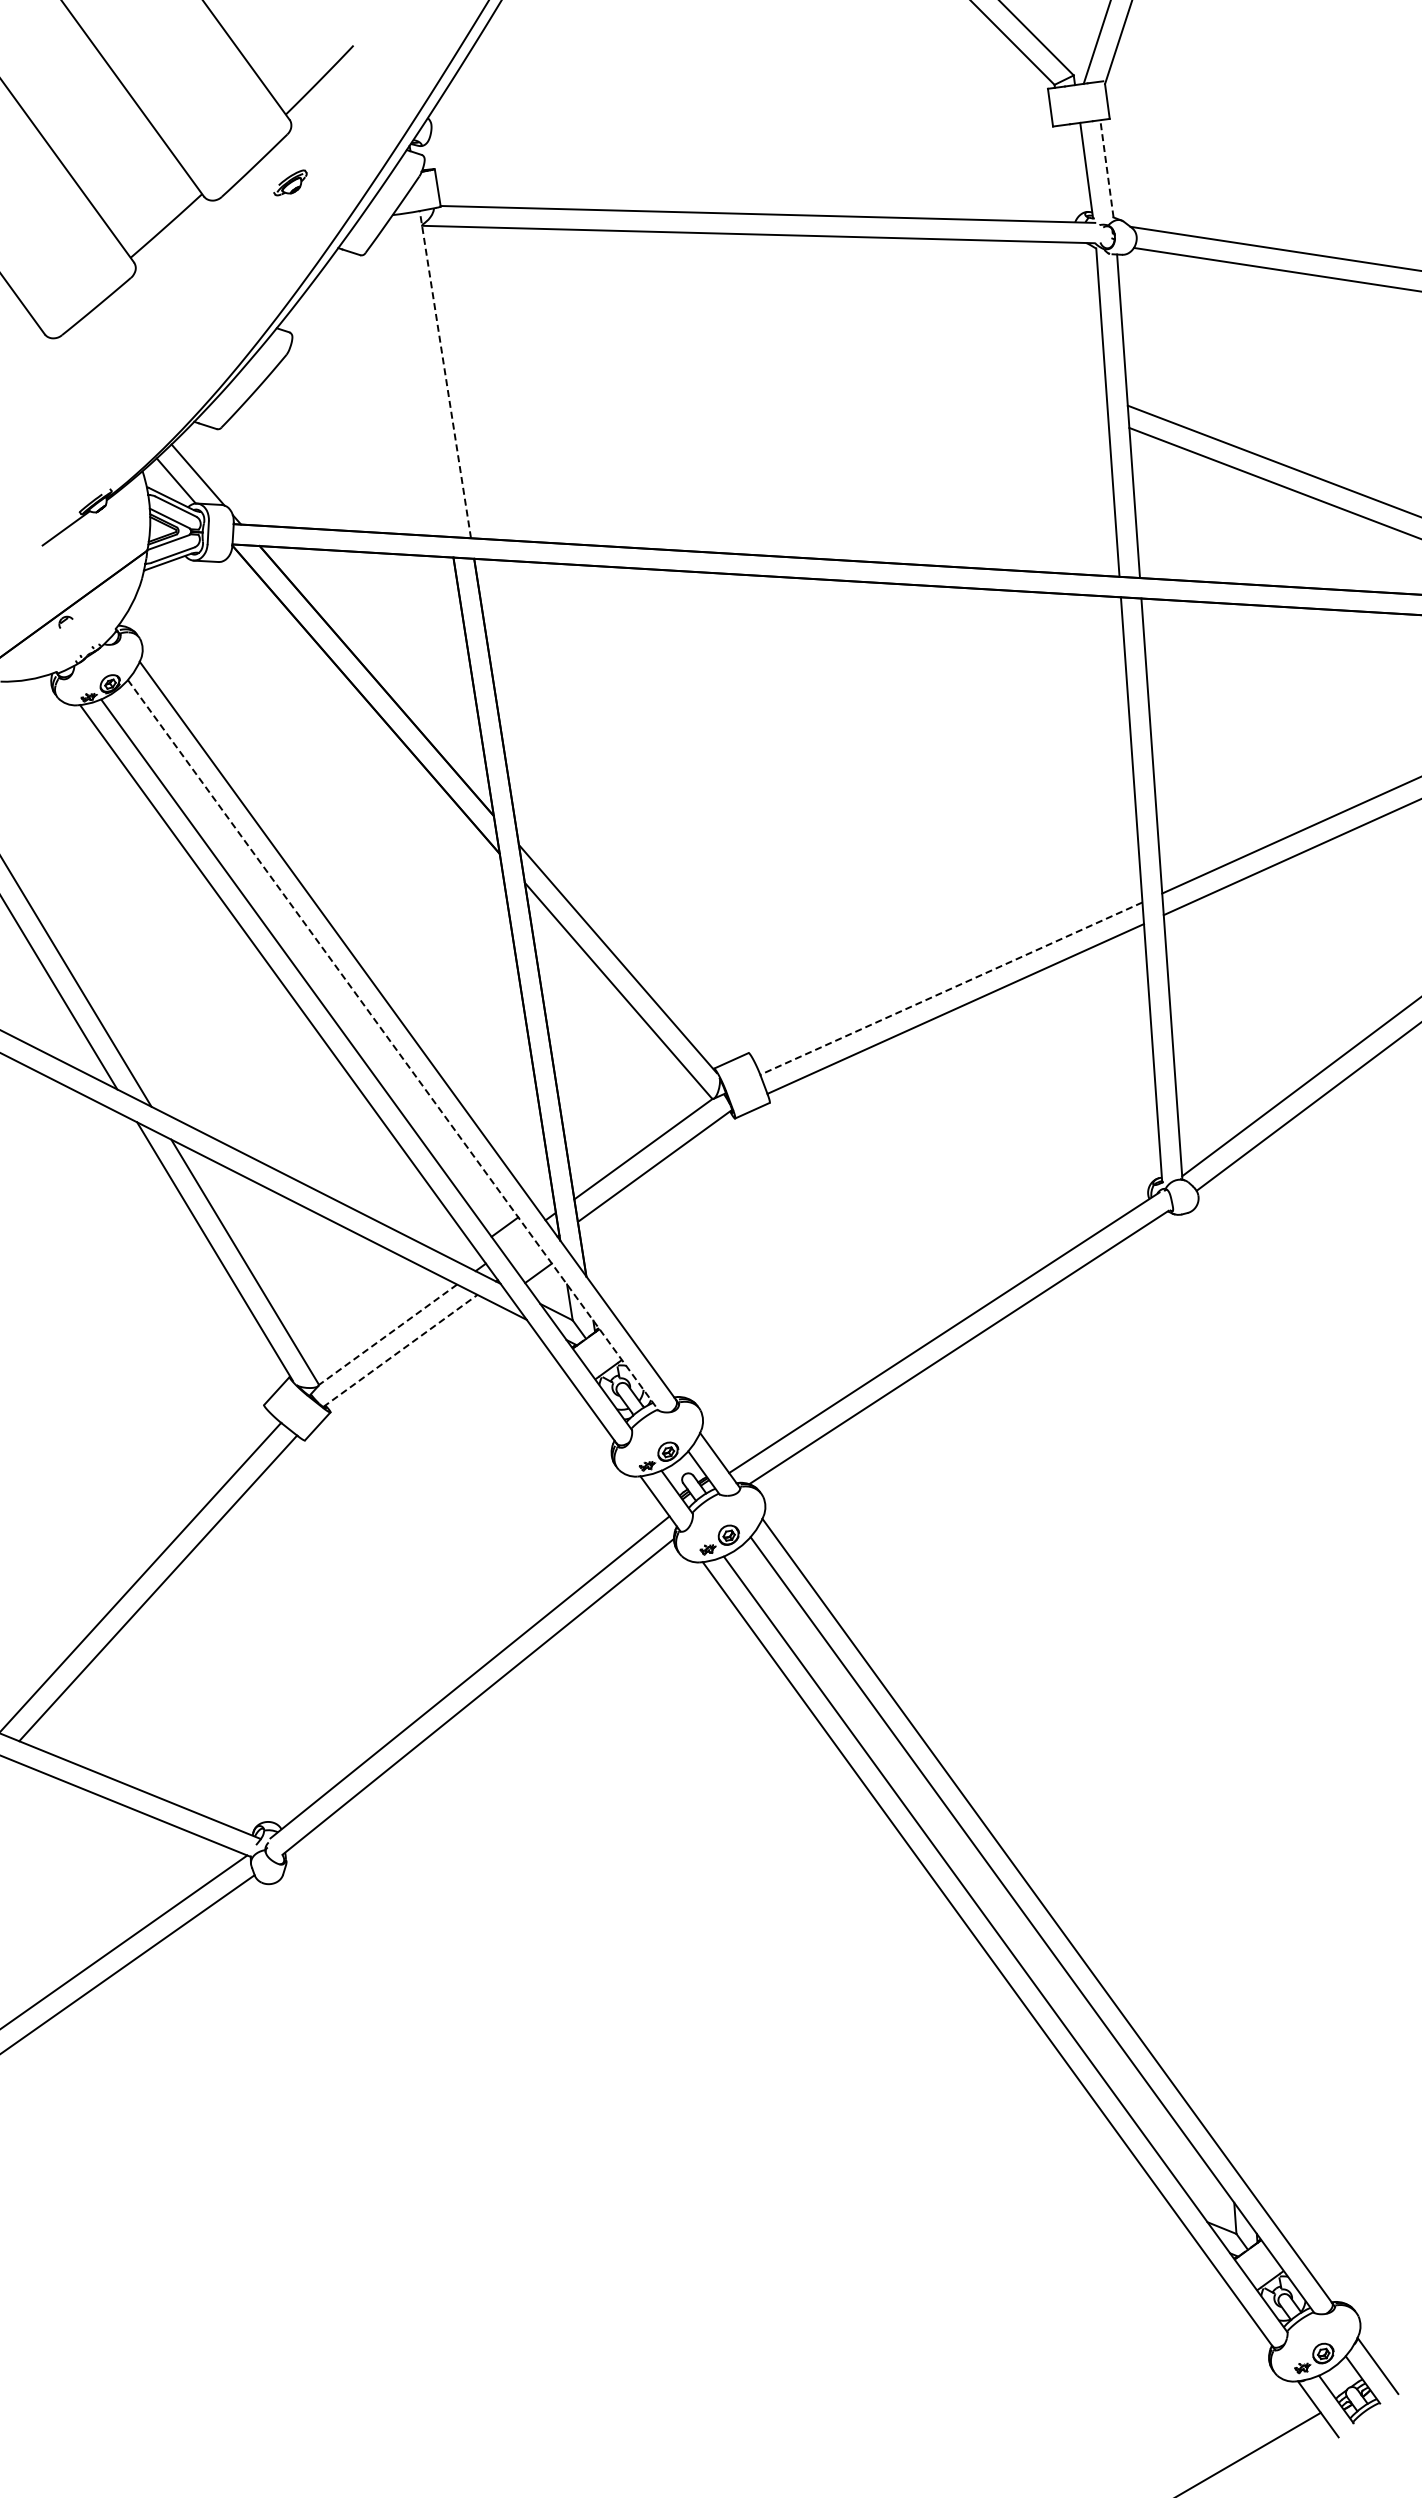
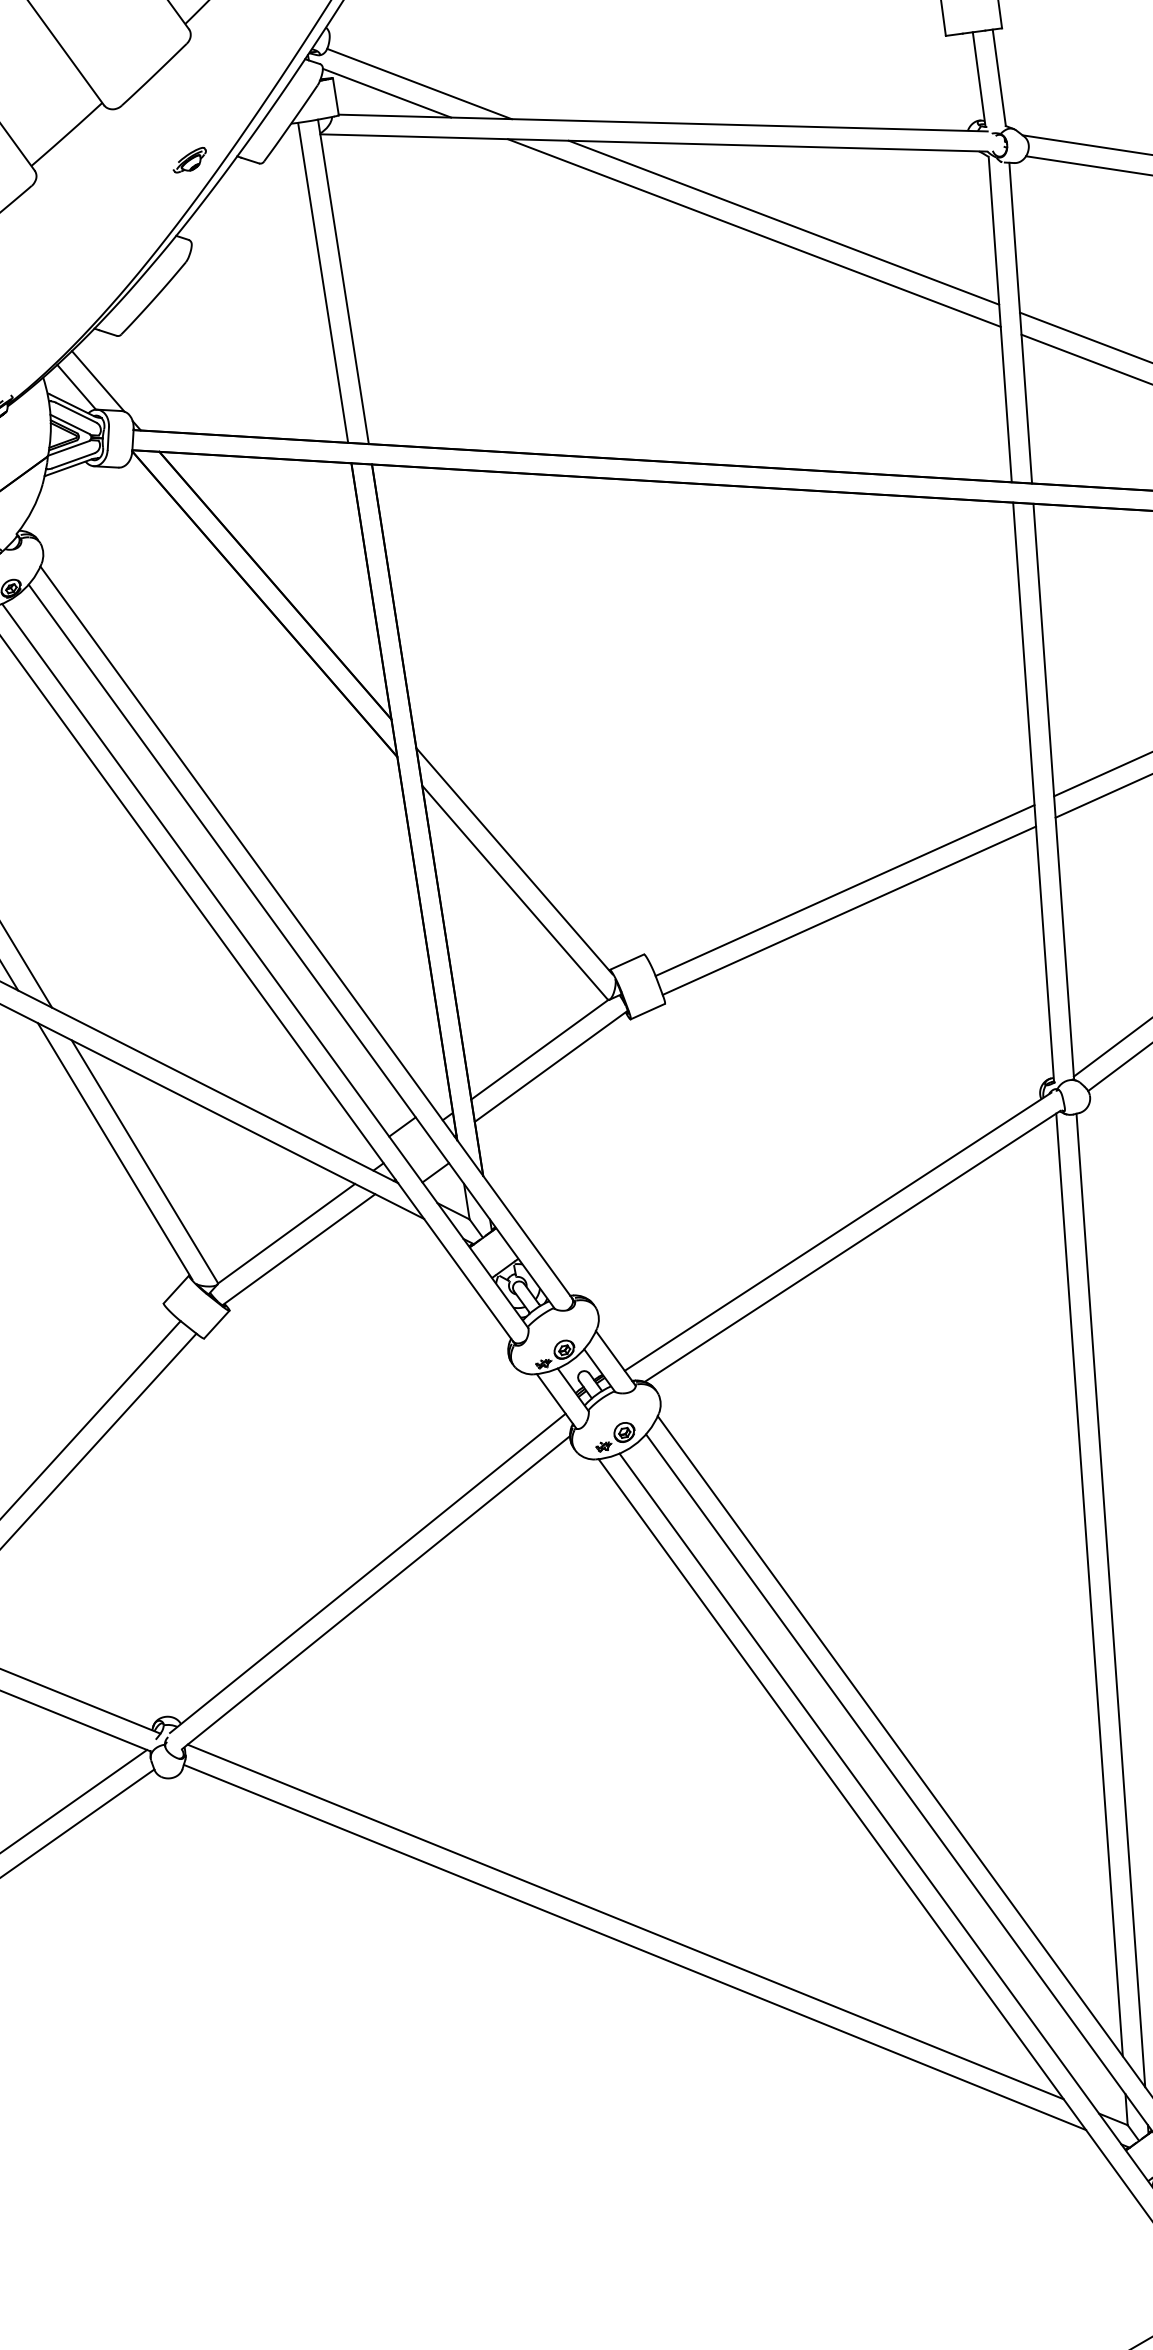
line: (1106, 168) -> (998, 77), dashed -> solid
line: (522, 174) -> (419, 83), added
part: (290, 182) -> (189, 159), moved
line: (489, 183) -> (387, 92), added
line: (889, 314) -> (783, 222), added
line: (859, 325) -> (753, 233), added
line: (445, 374) -> (343, 281), dashed -> solid
line: (424, 375) -> (322, 282), added
line: (951, 988) -> (845, 890), dashed -> solid
line: (393, 1045) -> (291, 946), dashed -> solid
line: (387, 1335) -> (286, 1234), dashed -> solid
line: (400, 1350) -> (298, 1249), dashed -> solid
line: (1197, 1688) -> (1089, 1584), added
line: (1219, 1704) -> (1110, 1600), added
line: (729, 2028) -> (625, 1921), added
line: (739, 2054) -> (635, 1947), added

